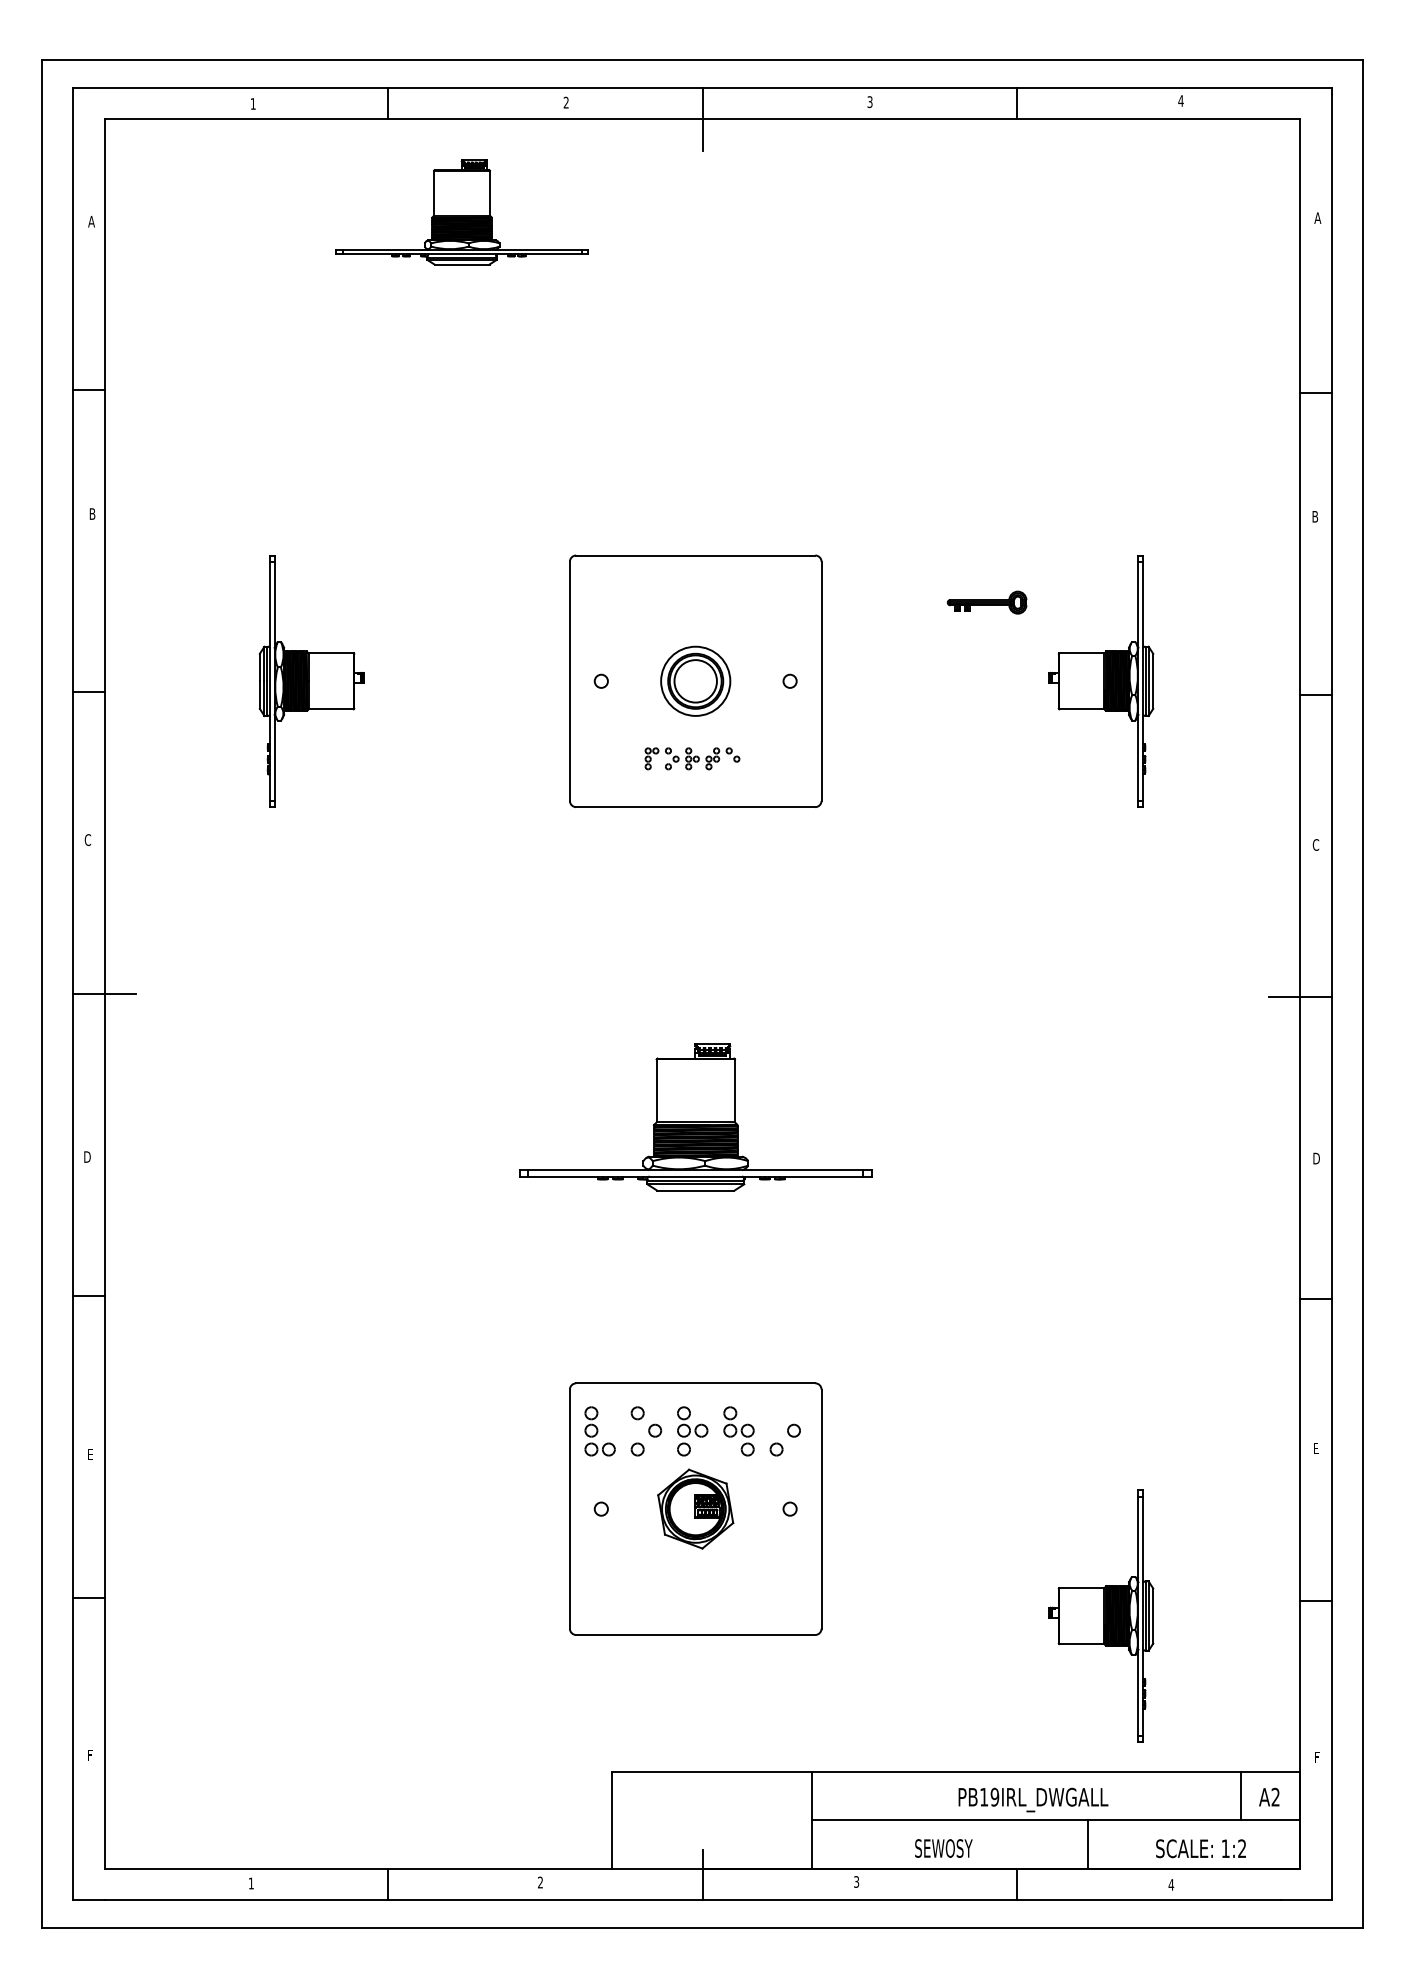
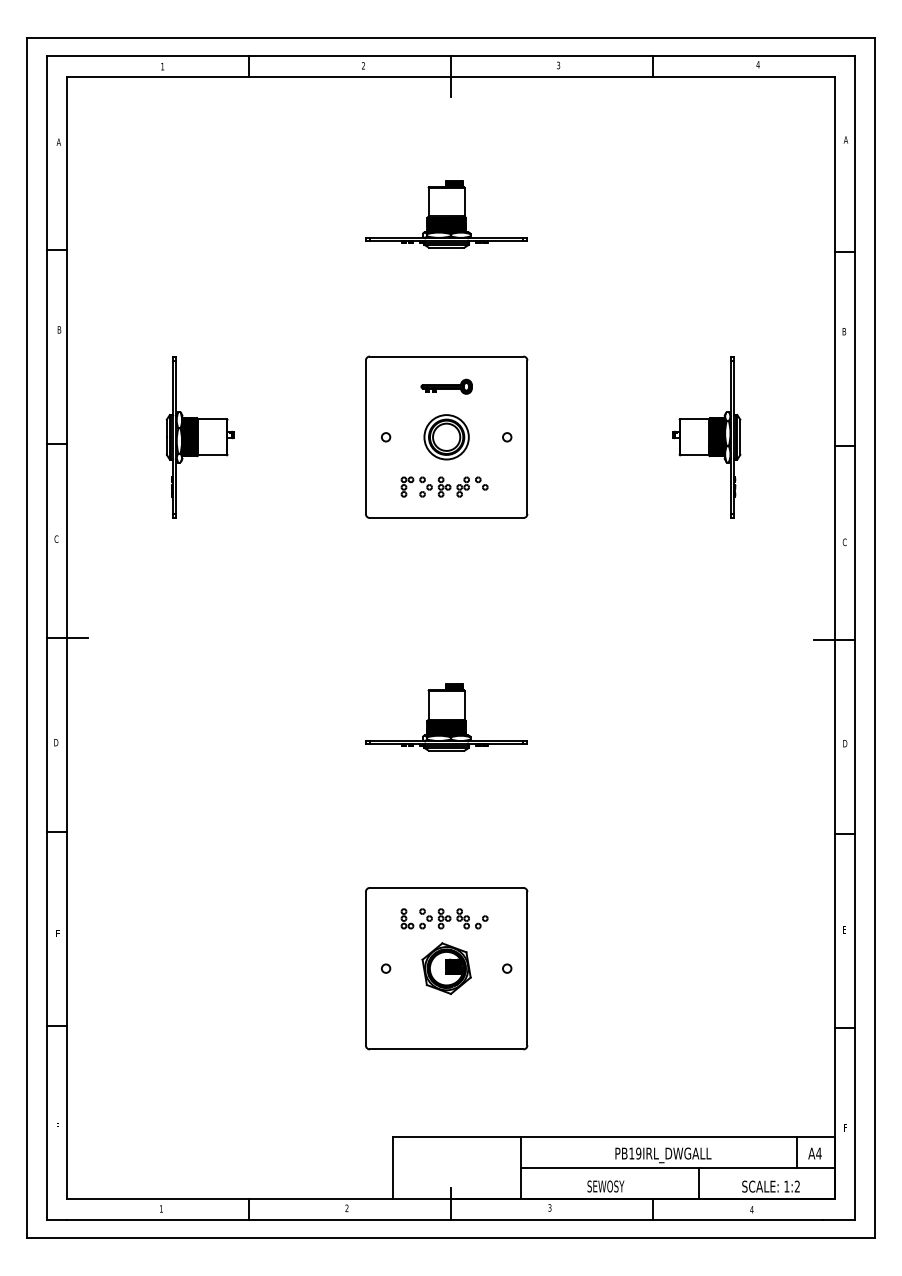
part: (461, 212) -> (446, 214), moved
part: (986, 602) -> (446, 386), moved
part: (692, 757) -> (444, 486), size x1.43
part: (695, 1117) -> (446, 717), size x0.71
part: (692, 1430) -> (444, 918), size x0.62
part: (1100, 1616) -> (706, 1037), removed
text: (1275, 1797) -> (818, 1153), A2 -> A4

